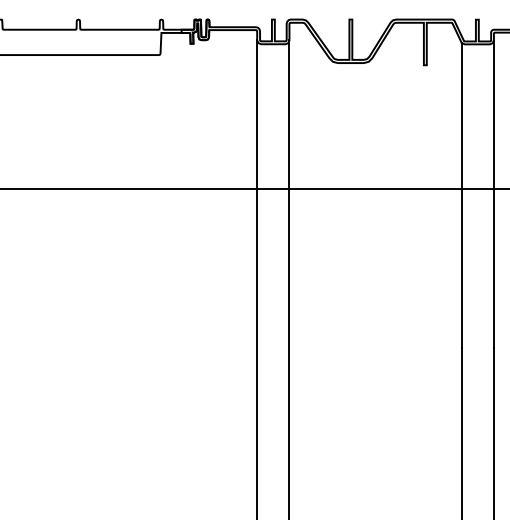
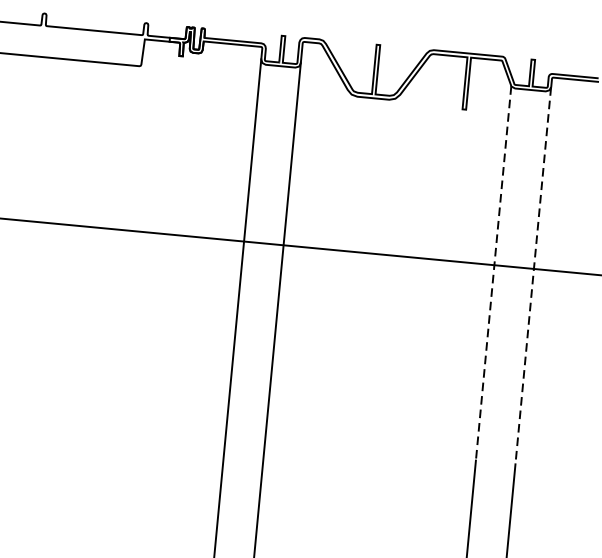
line: (493, 194) -> (532, 275), solid -> dashed
line: (461, 195) -> (493, 273), solid -> dashed

